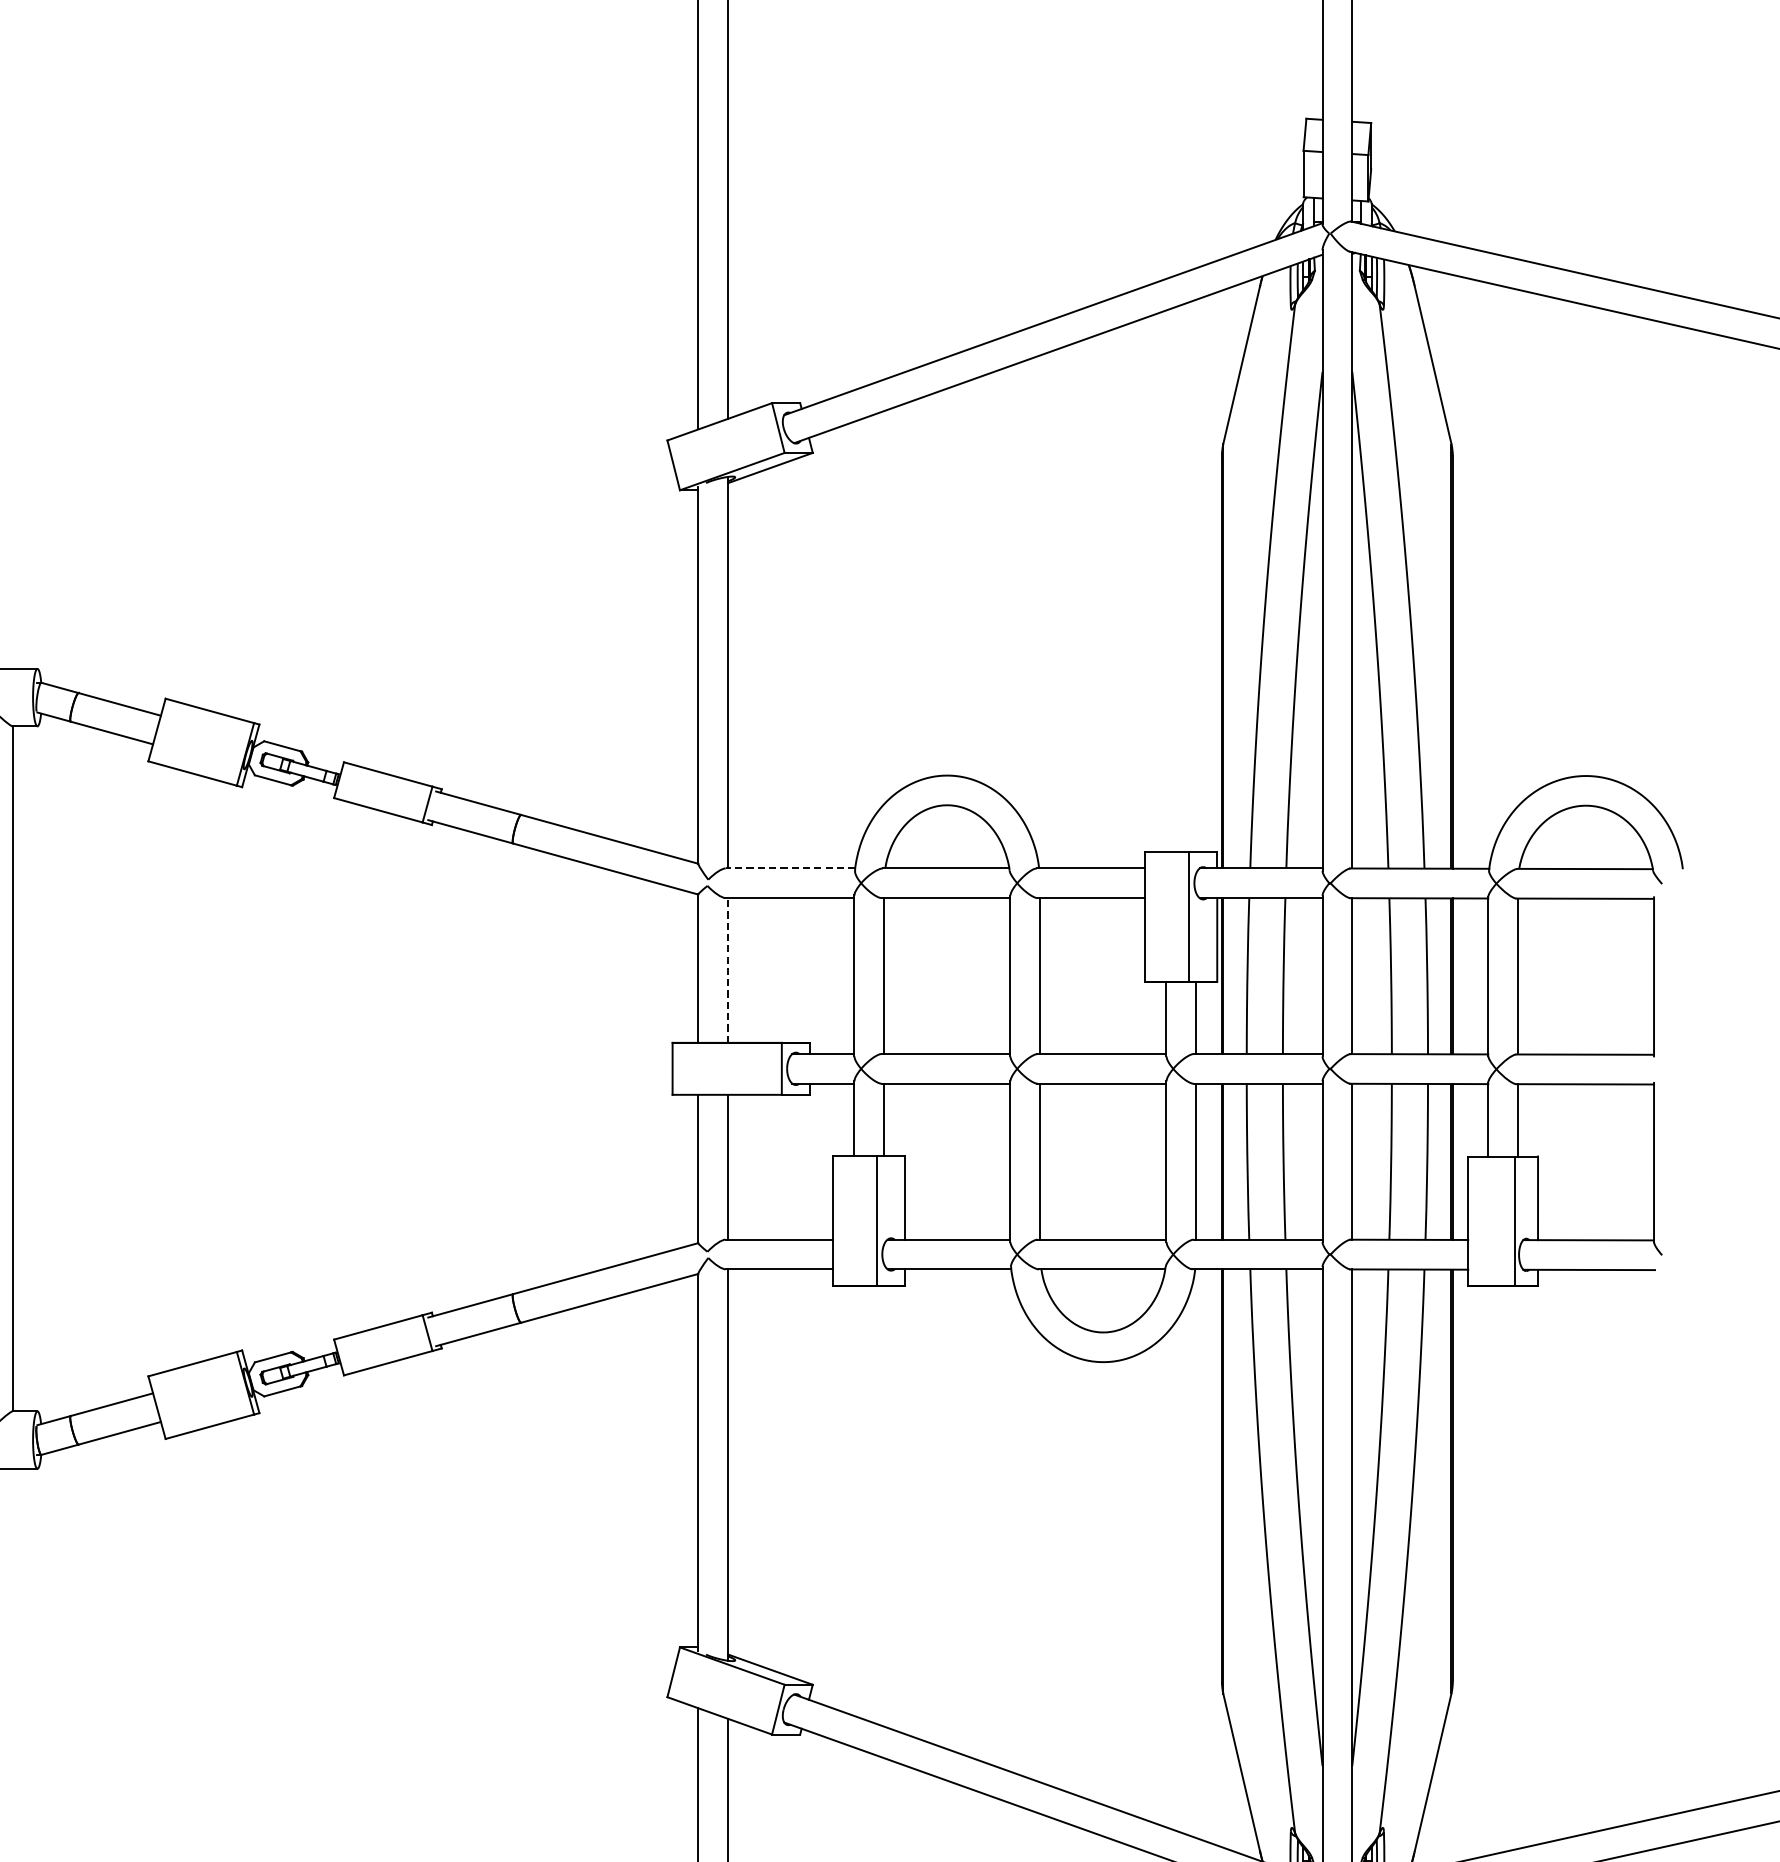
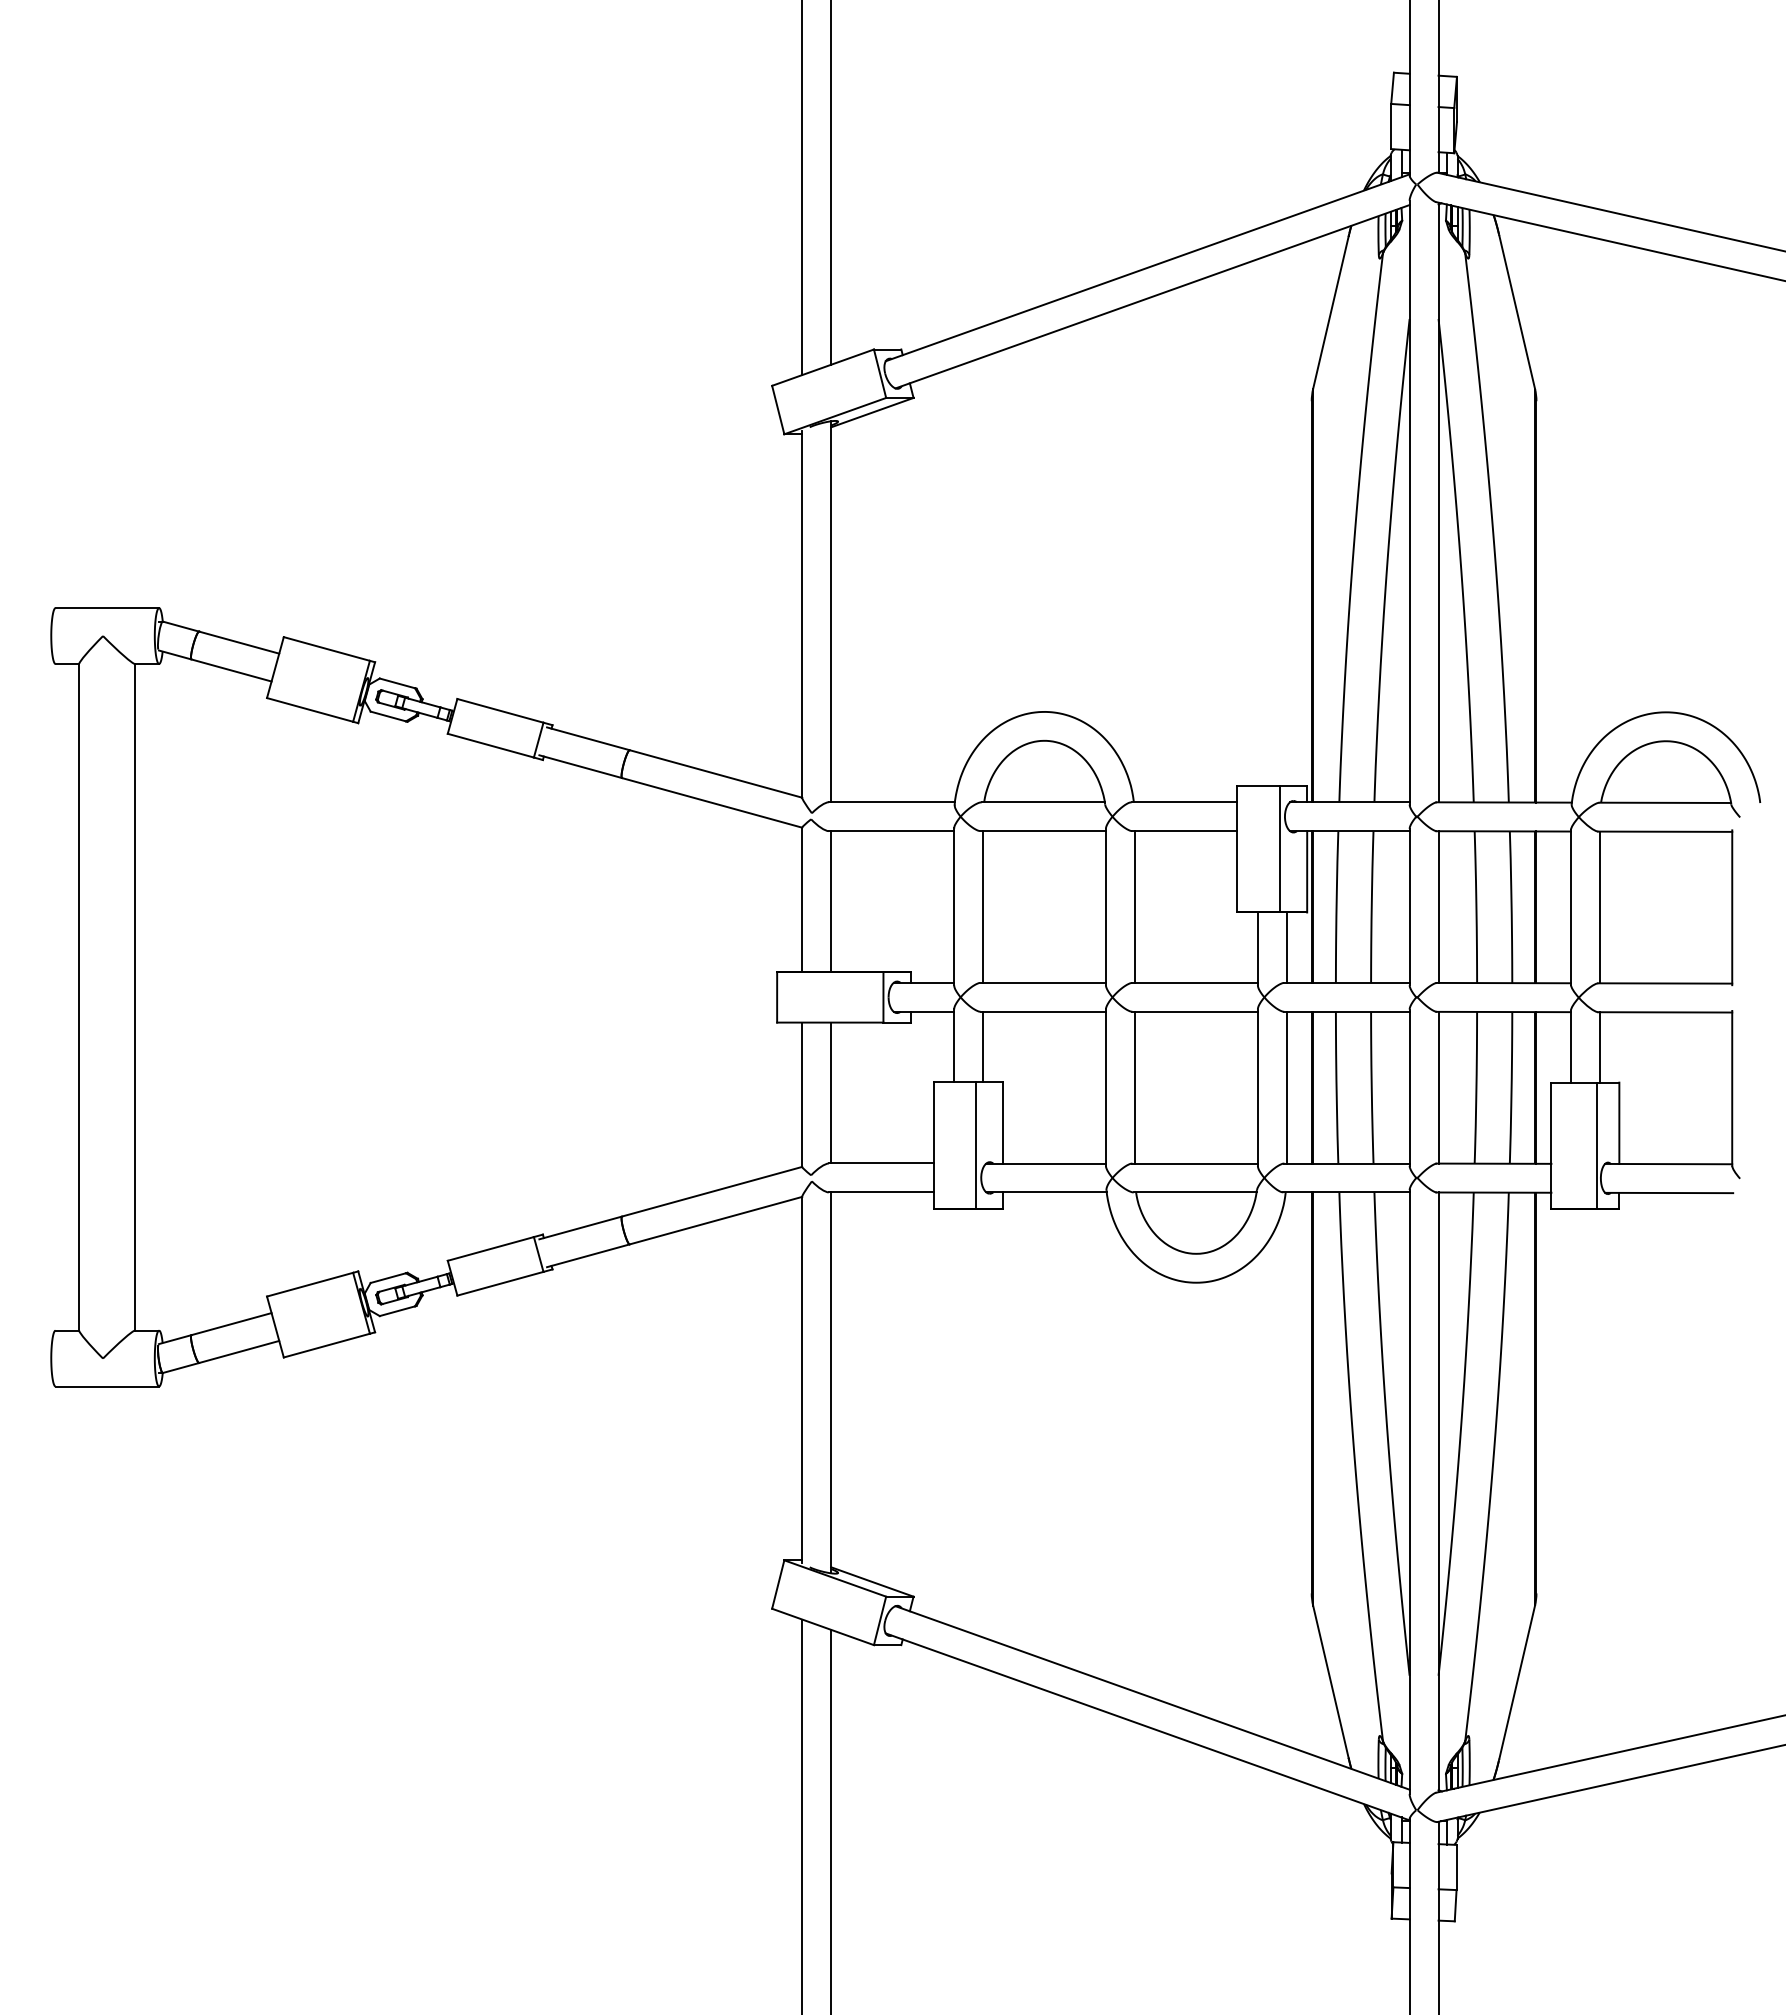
line: (790, 868) -> (891, 802), dashed -> solid
line: (728, 970) -> (831, 901), dashed -> solid

